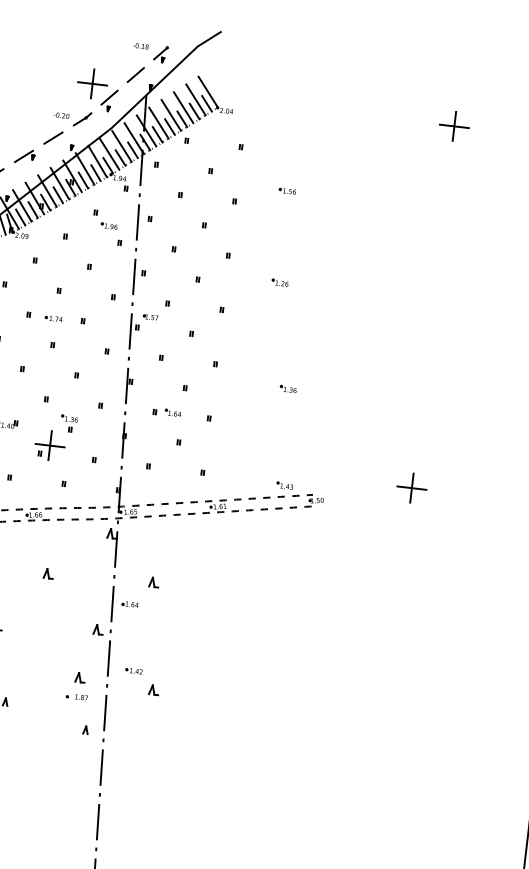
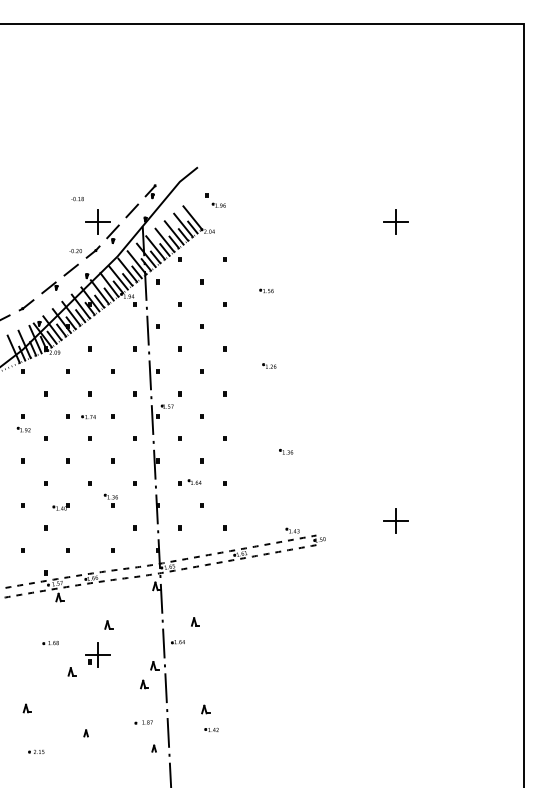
text: (140, 46) -> (77, 199), moved
part: (105, 219) -> (215, 200), moved
part: (49, 445) -> (97, 654), moved
part: (133, 670) -> (211, 729), moved
part: (80, 677) -> (144, 684), moved

